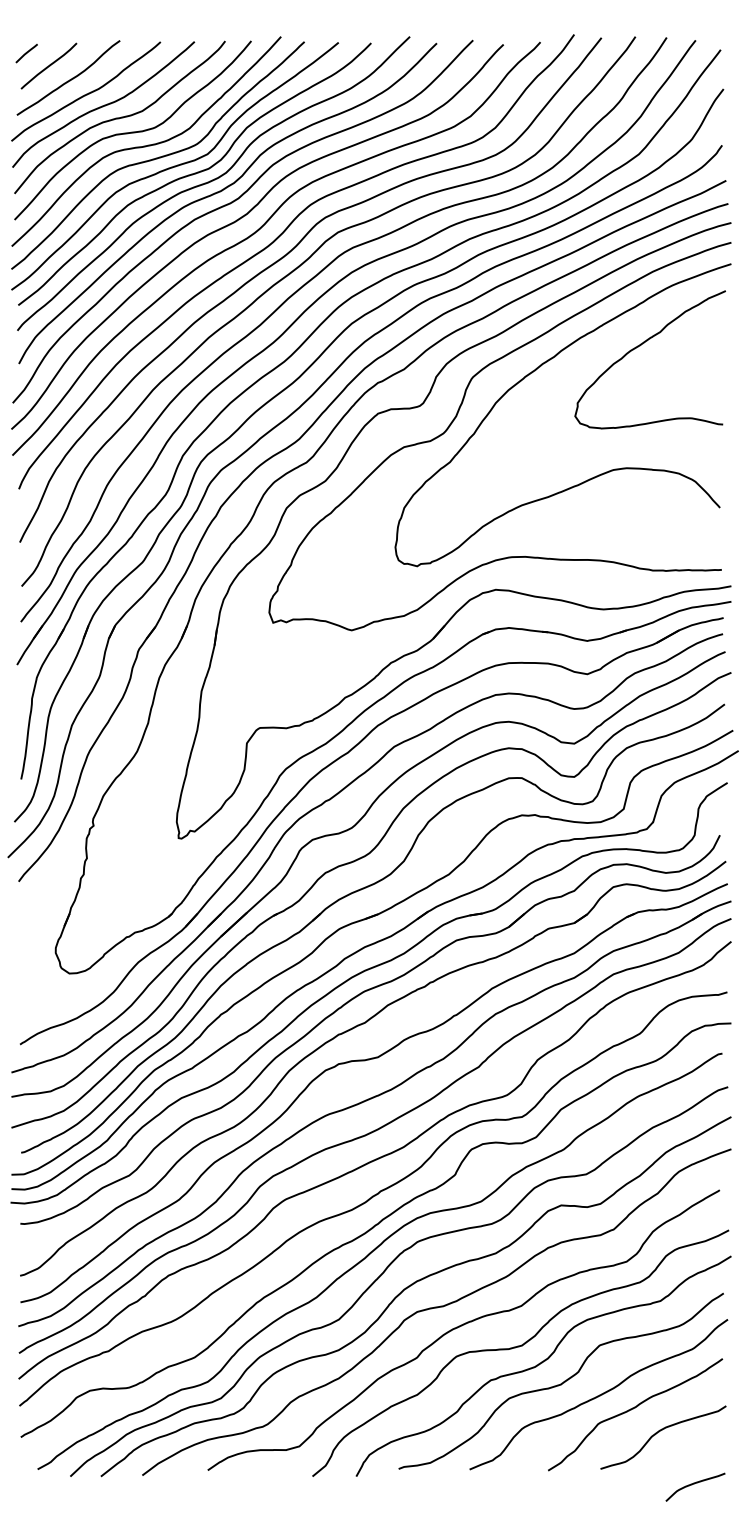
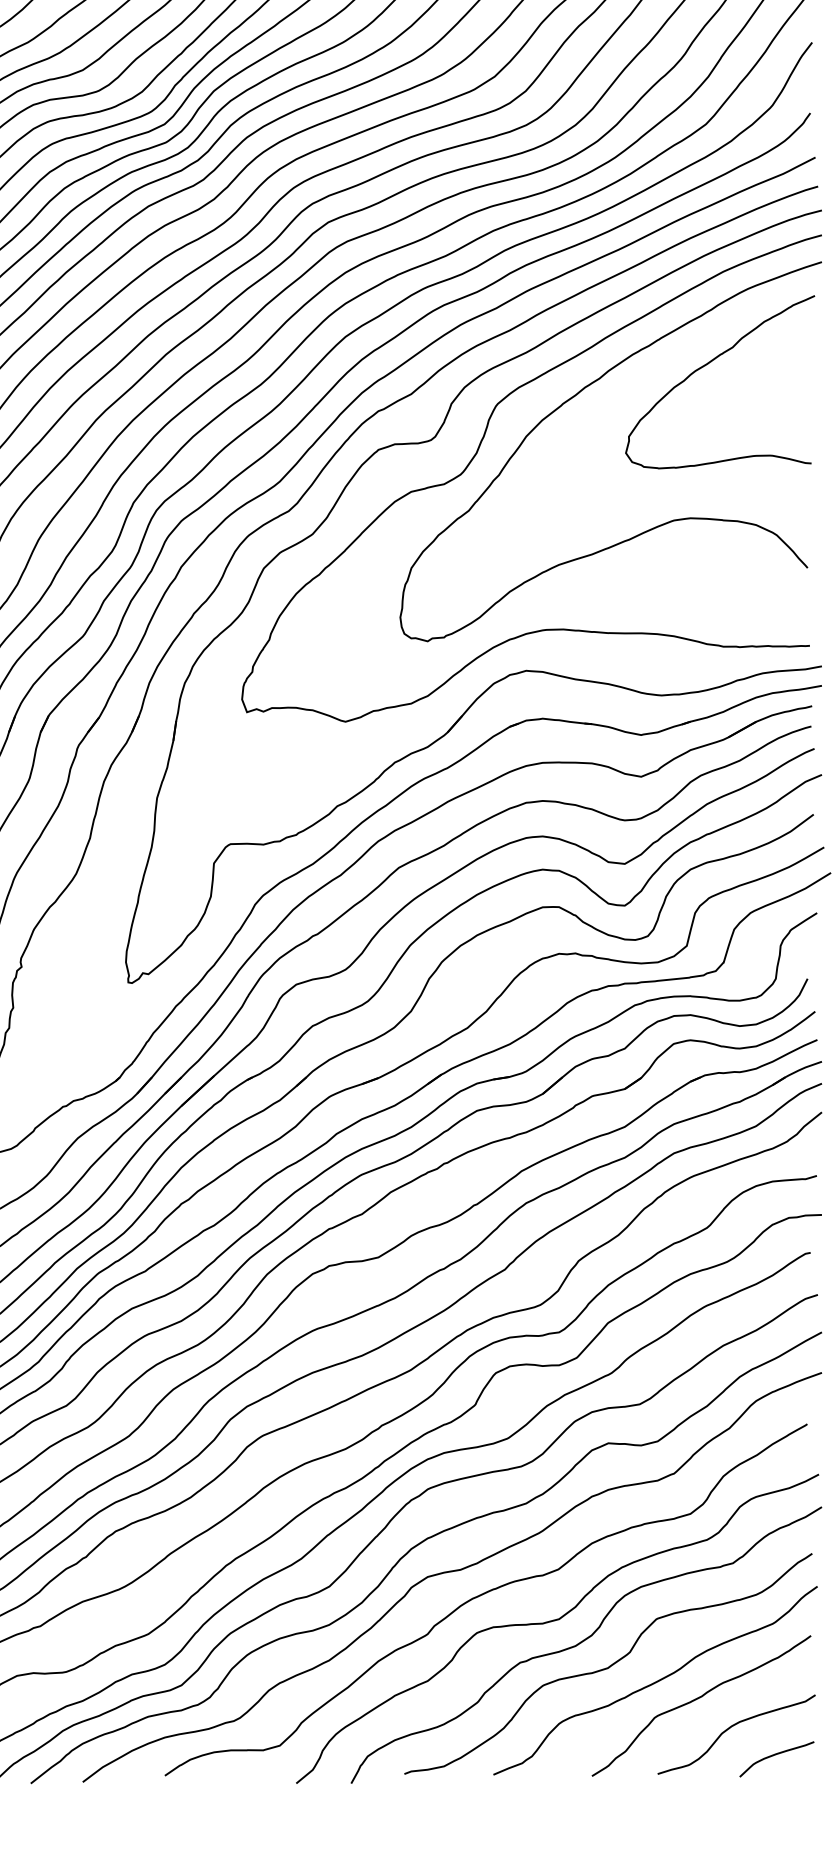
curve: (694, 1484) -> (775, 1755), moved

